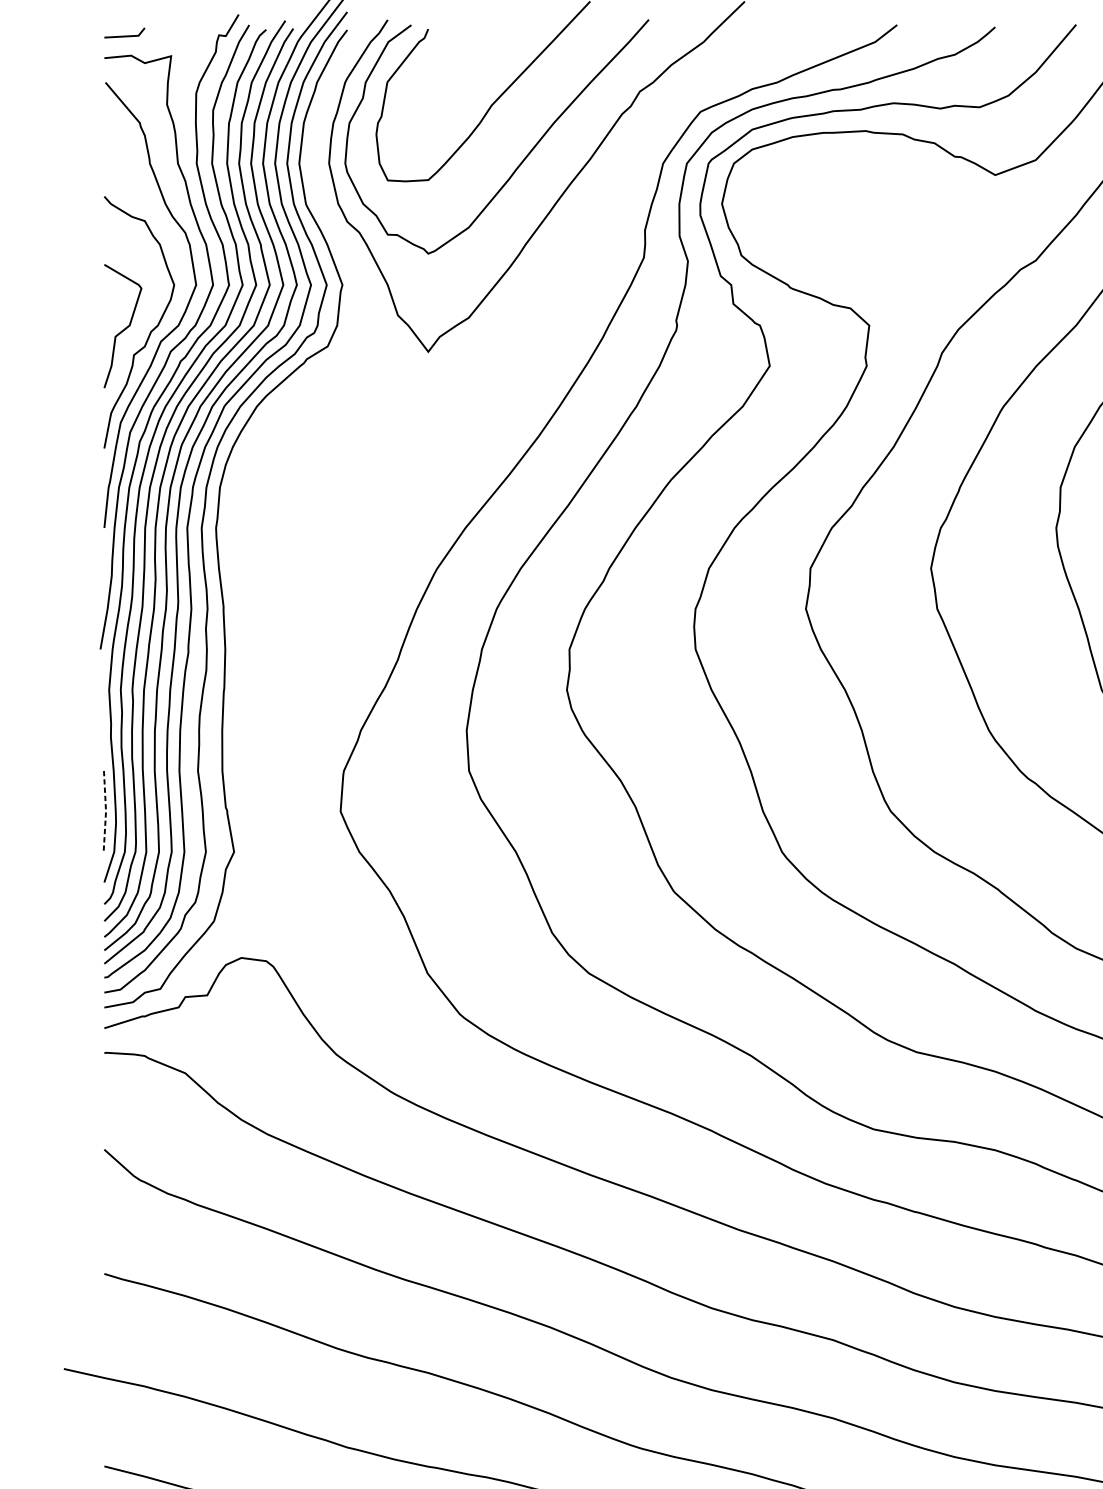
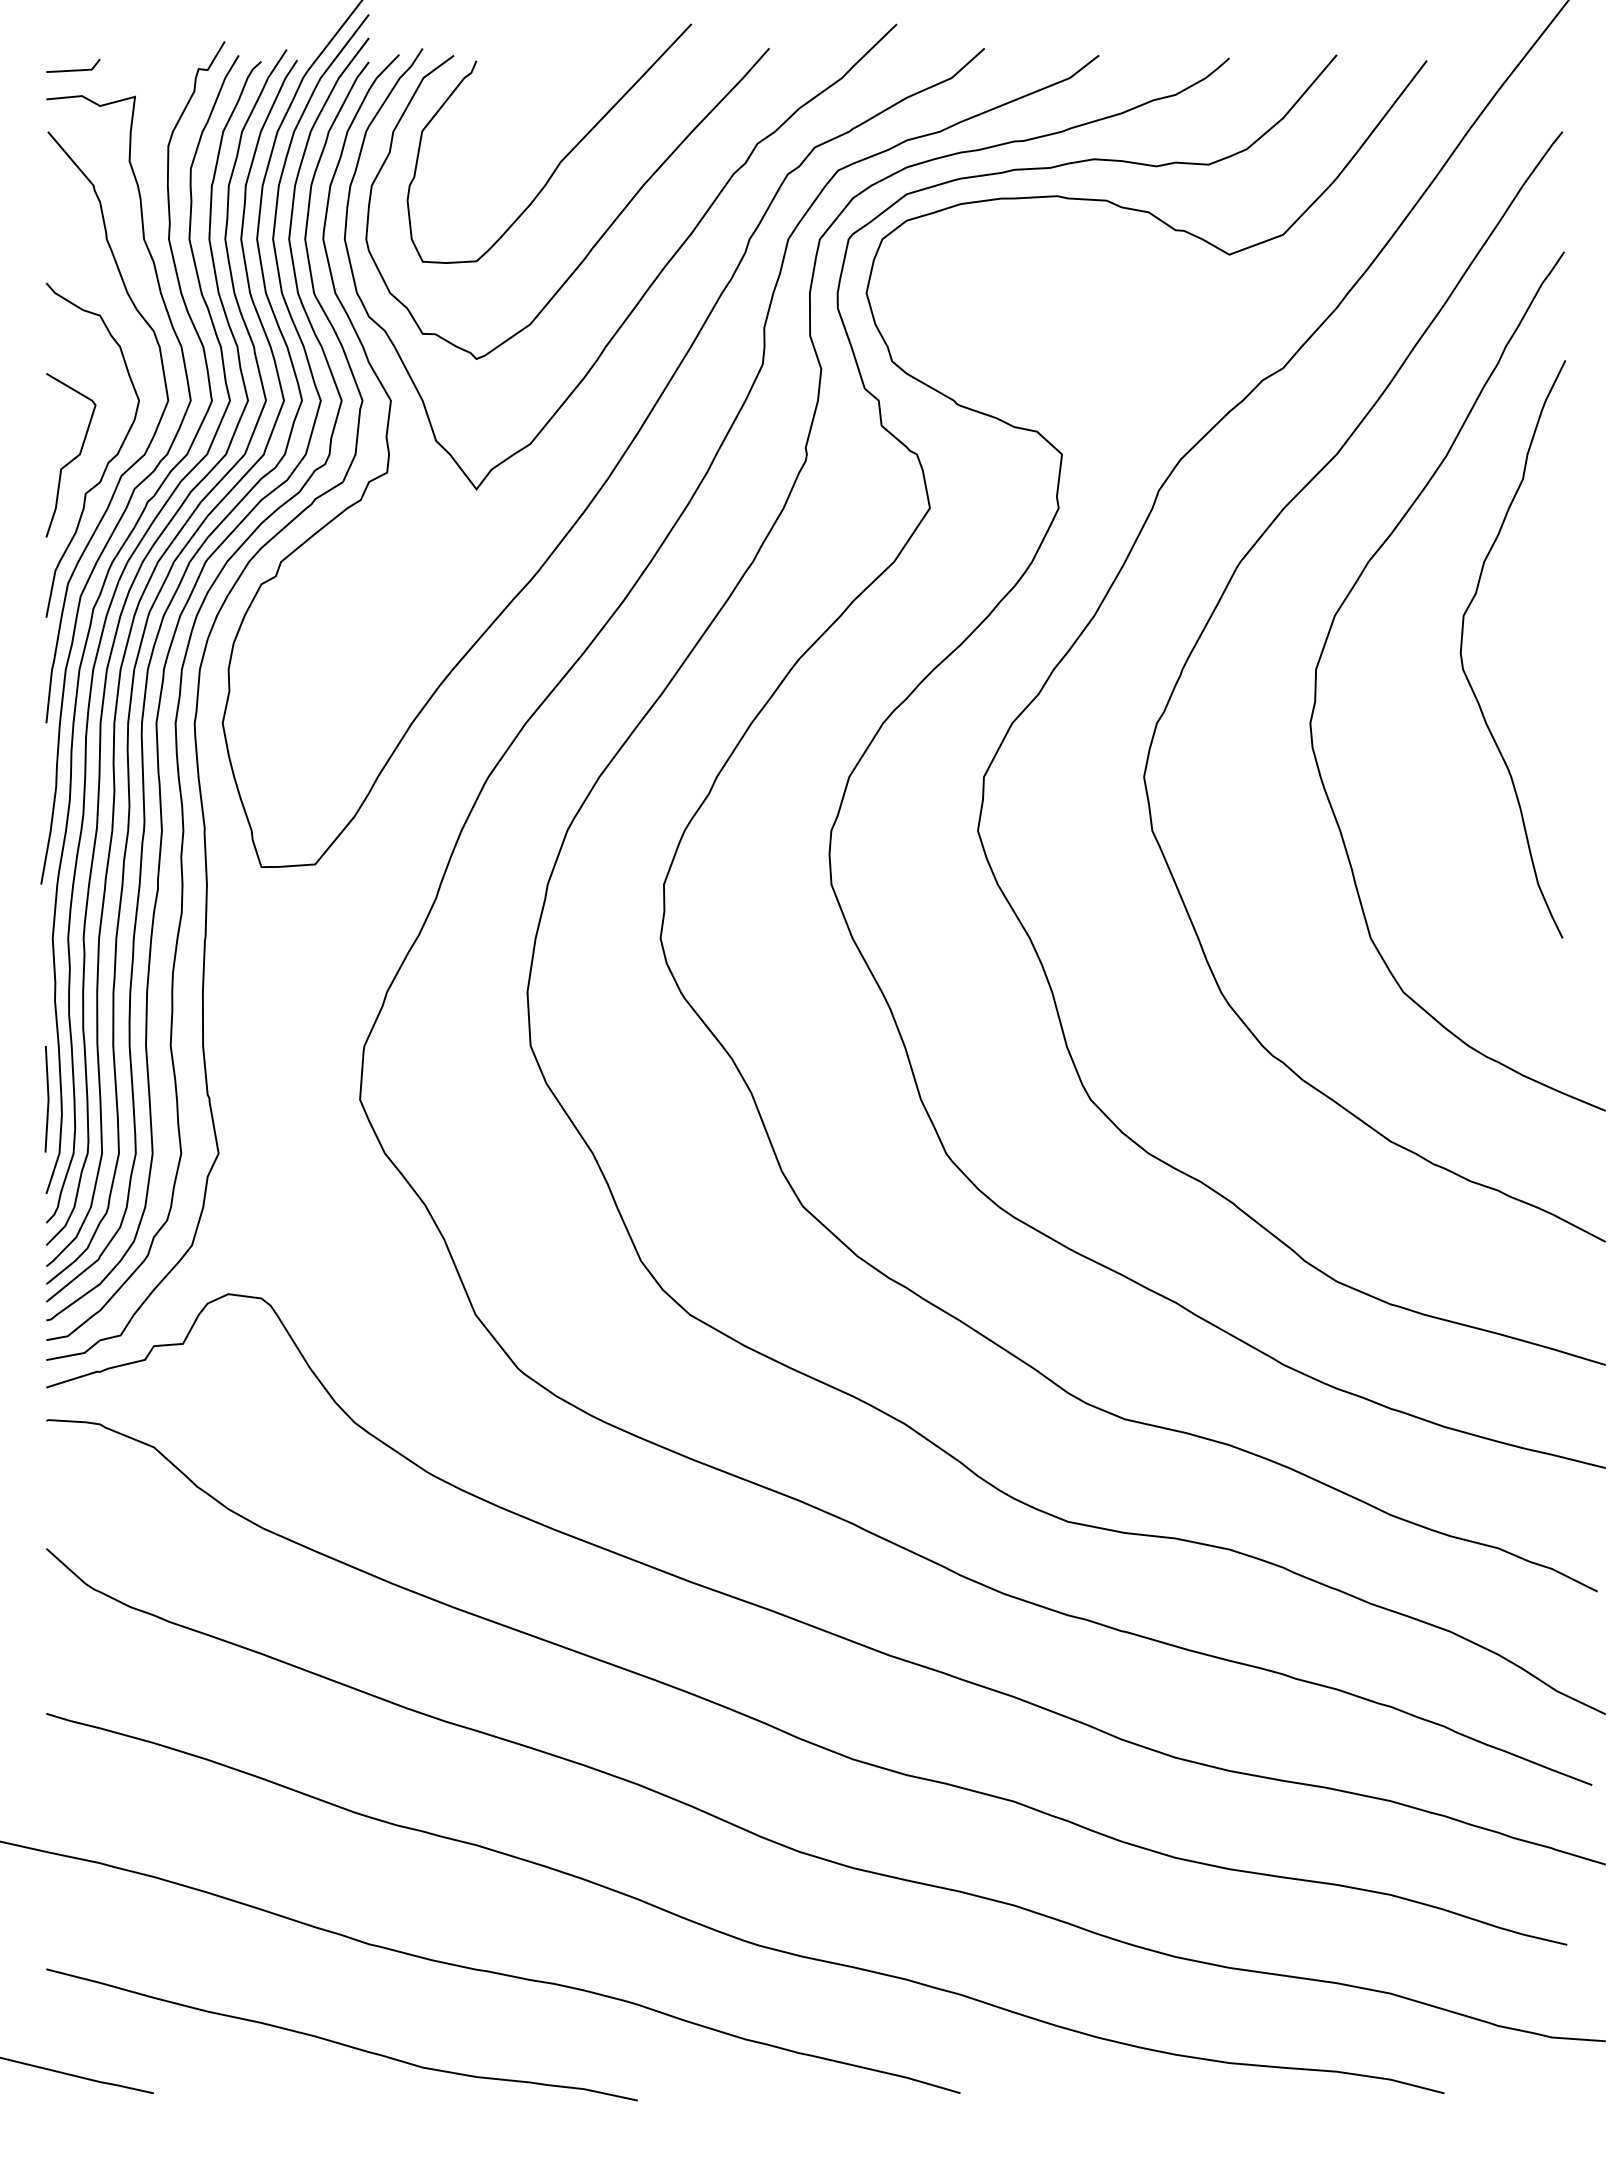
curve: (532, 334) -> (614, 466), added
line: (105, 811) -> (48, 1099), dashed -> solid

